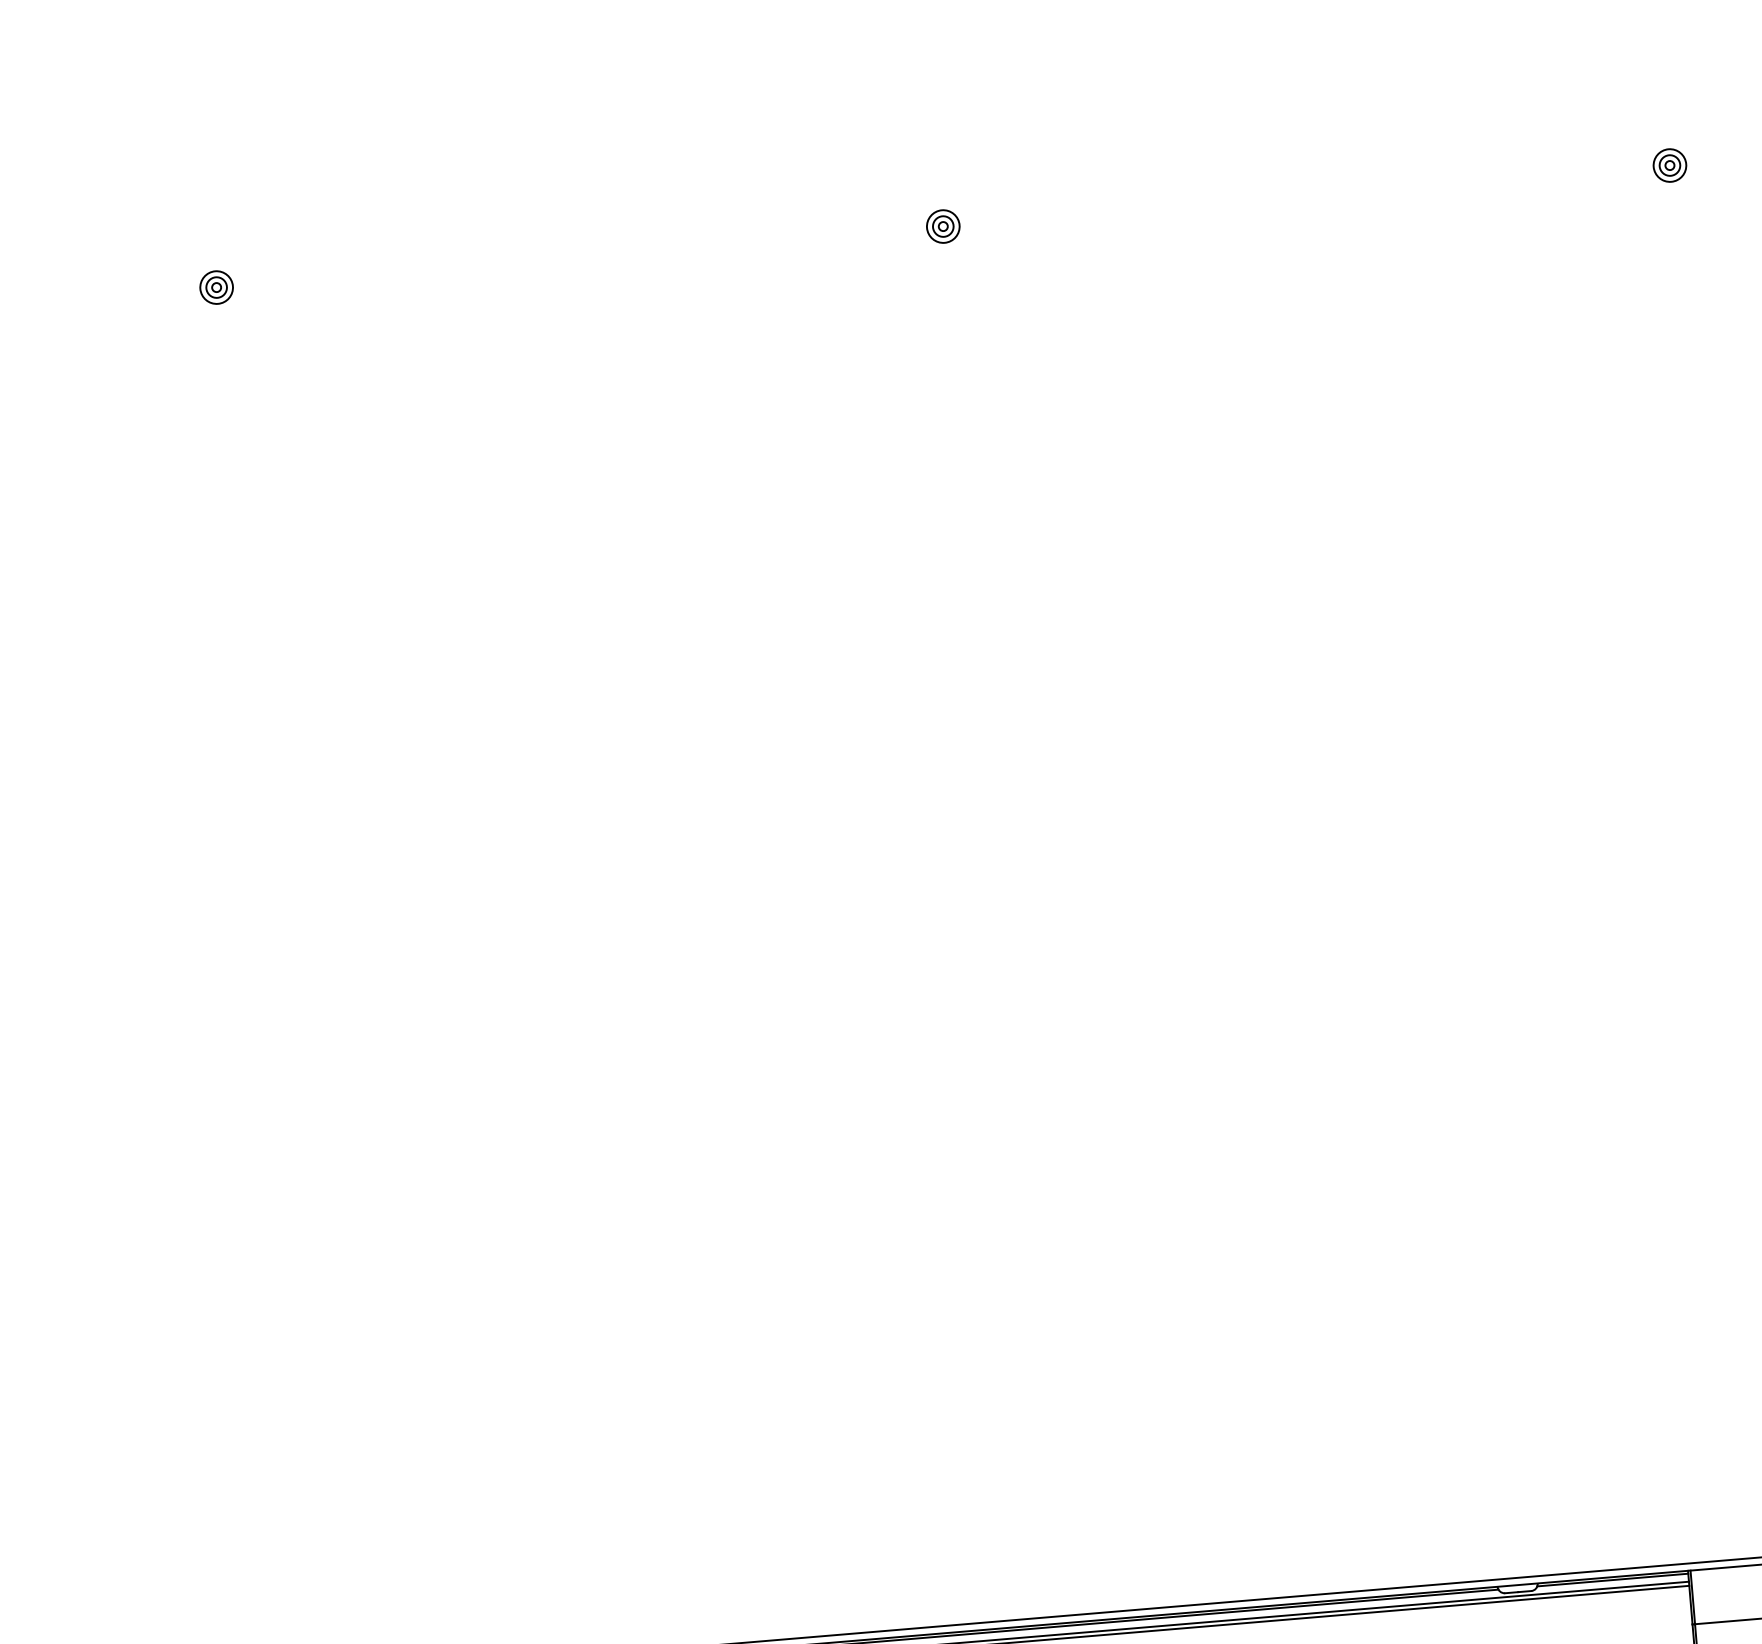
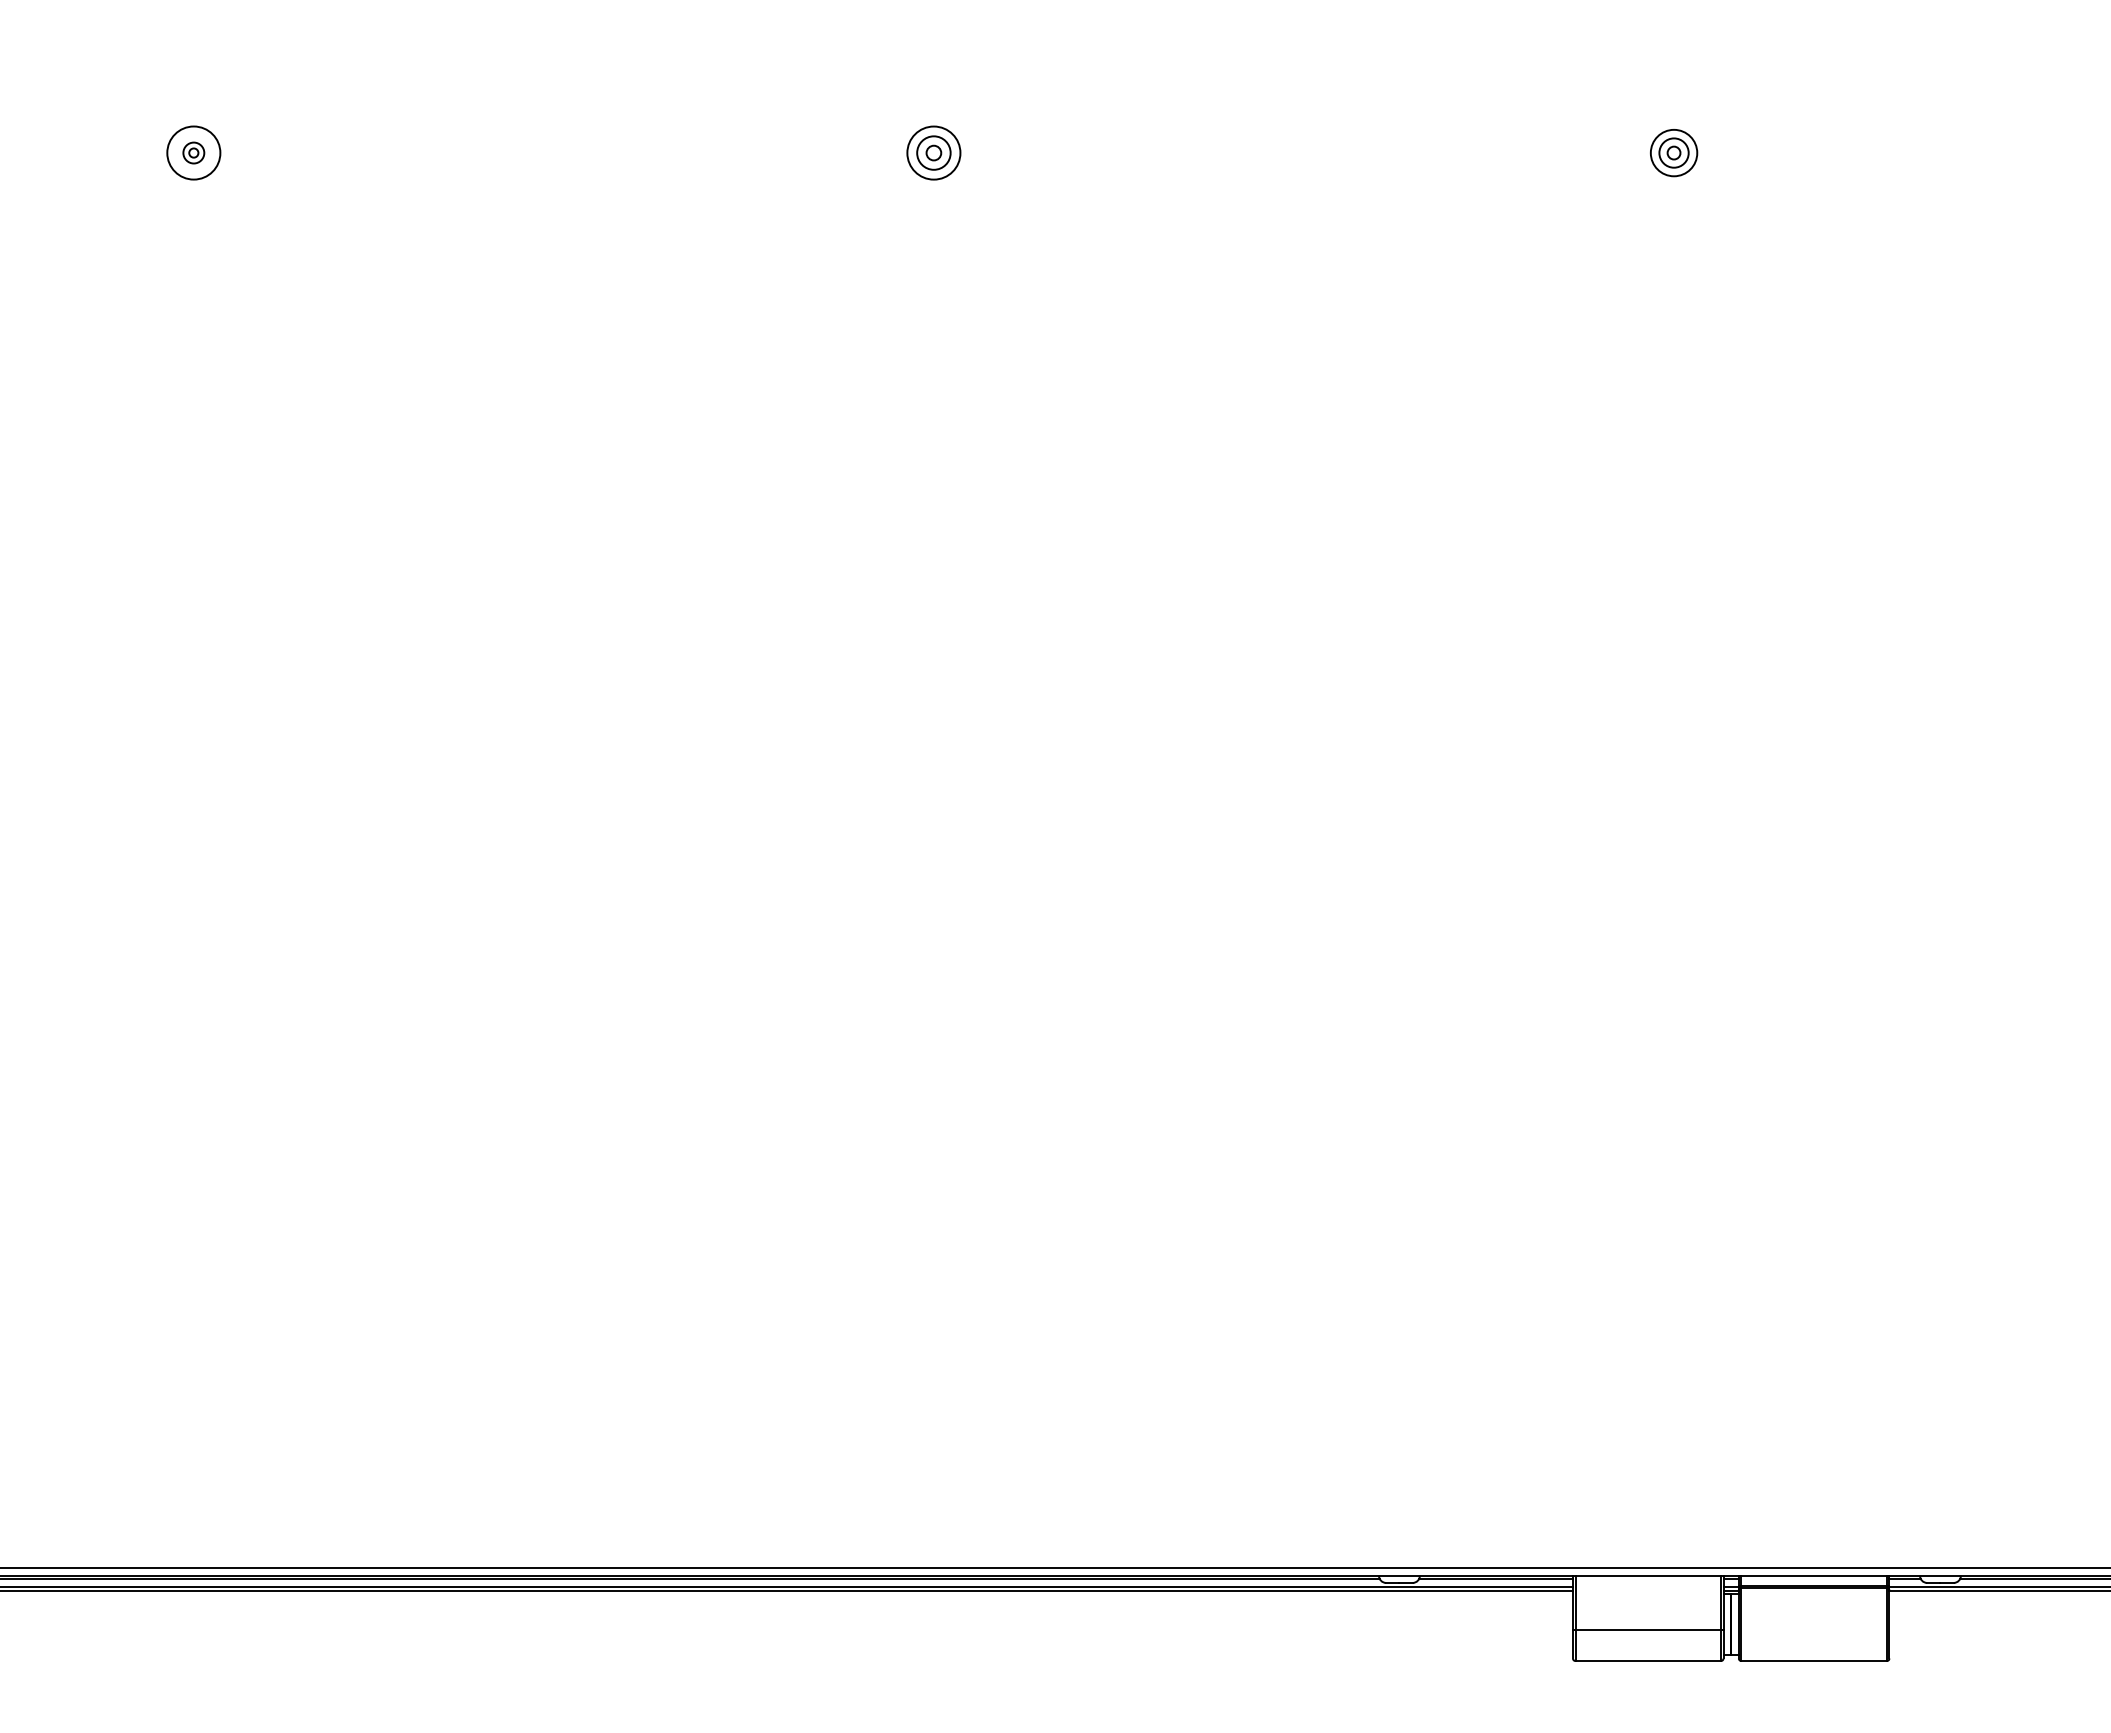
part: (1669, 165) -> (1673, 152), size x1.4
part: (942, 226) -> (933, 152), size x1.6
circle: (216, 287) -> (193, 152), size x1.6

